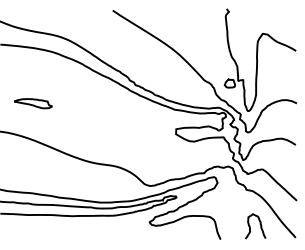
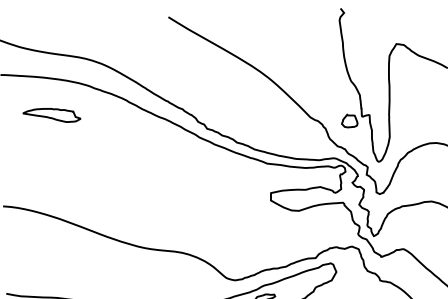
part: (33, 103) -> (52, 115), moved

